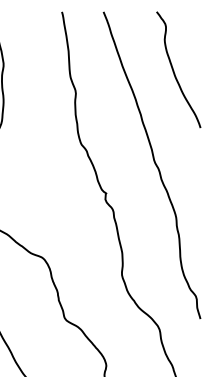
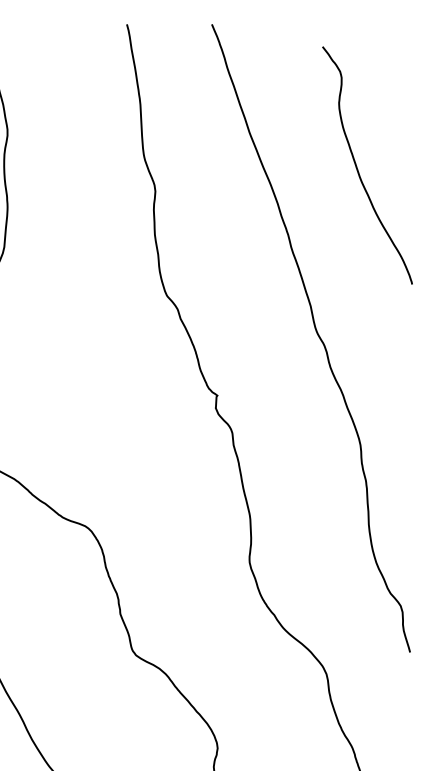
curve: (174, 70) -> (359, 166), moved

